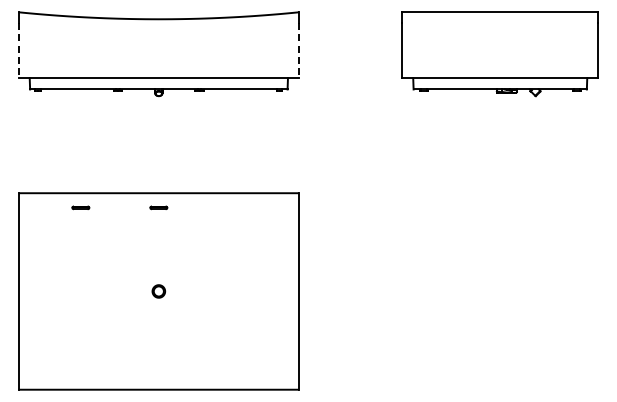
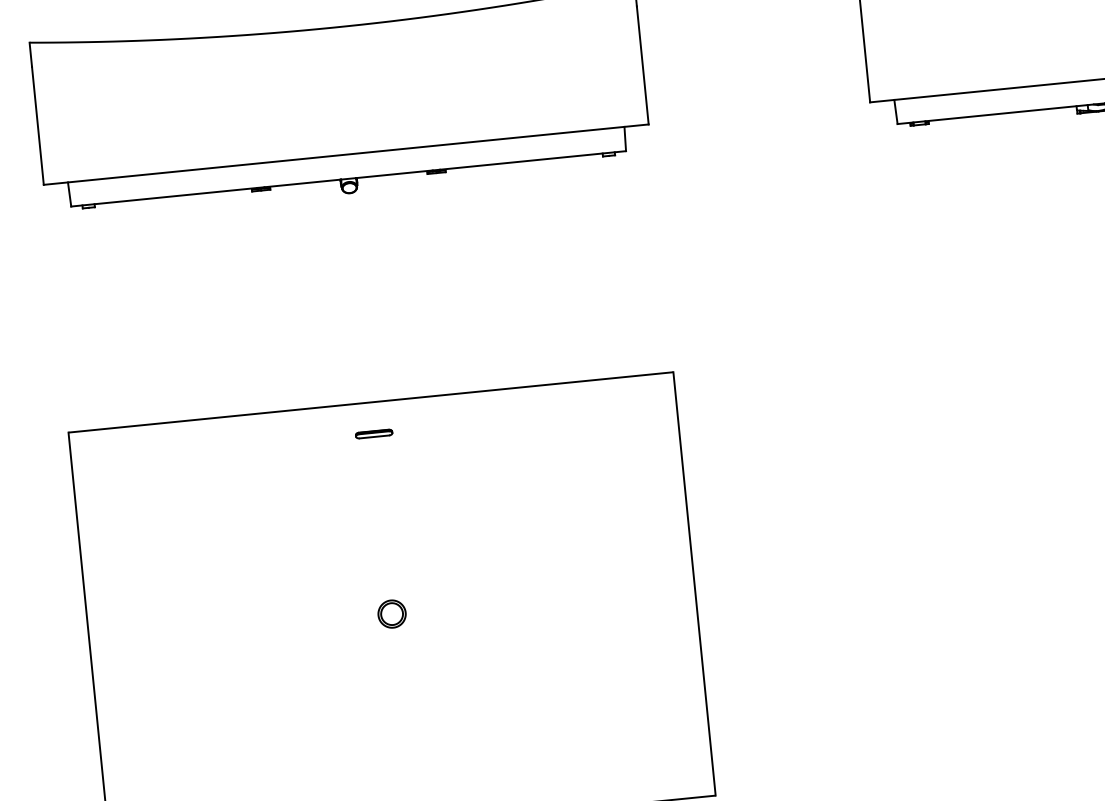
line: (18, 51) -> (38, 127), dashed -> solid
line: (299, 51) -> (643, 66), dashed -> solid
part: (80, 207) -> (205, 450), removed

